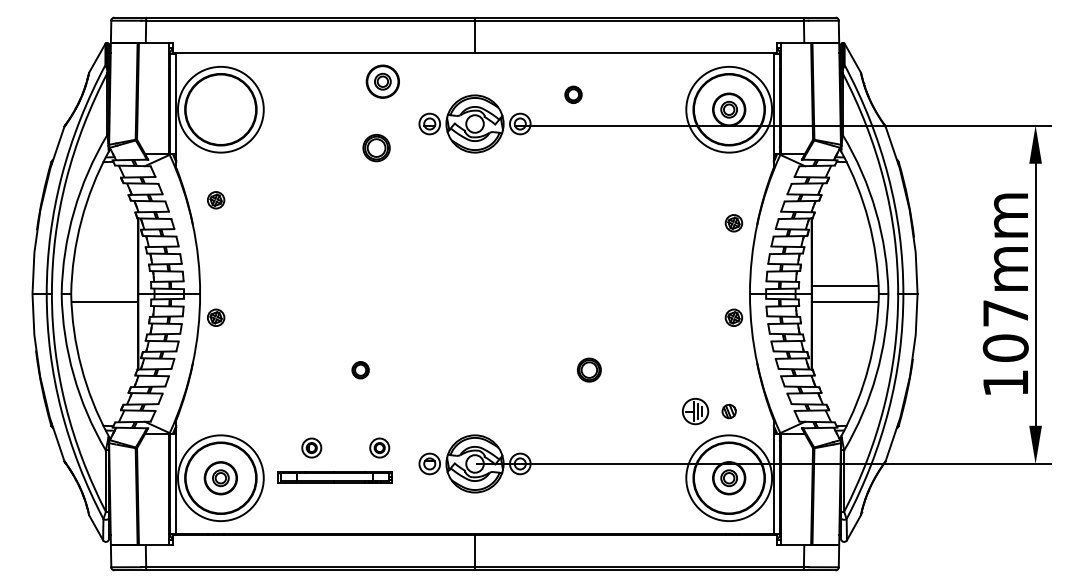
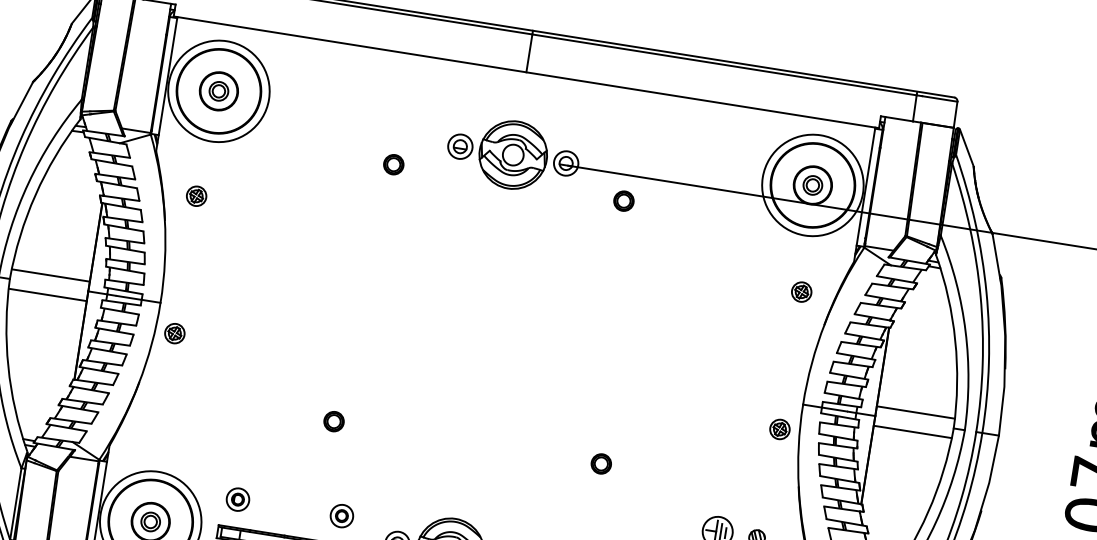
part: (382, 81) -> (218, 91), moved
part: (573, 94) -> (623, 200), moved
part: (376, 147) -> (393, 164), size x0.62
part: (733, 223) -> (801, 292), moved
line: (104, 285) -> (50, 275), added
part: (589, 370) -> (601, 464), size x0.71
part: (311, 447) -> (237, 498), moved

